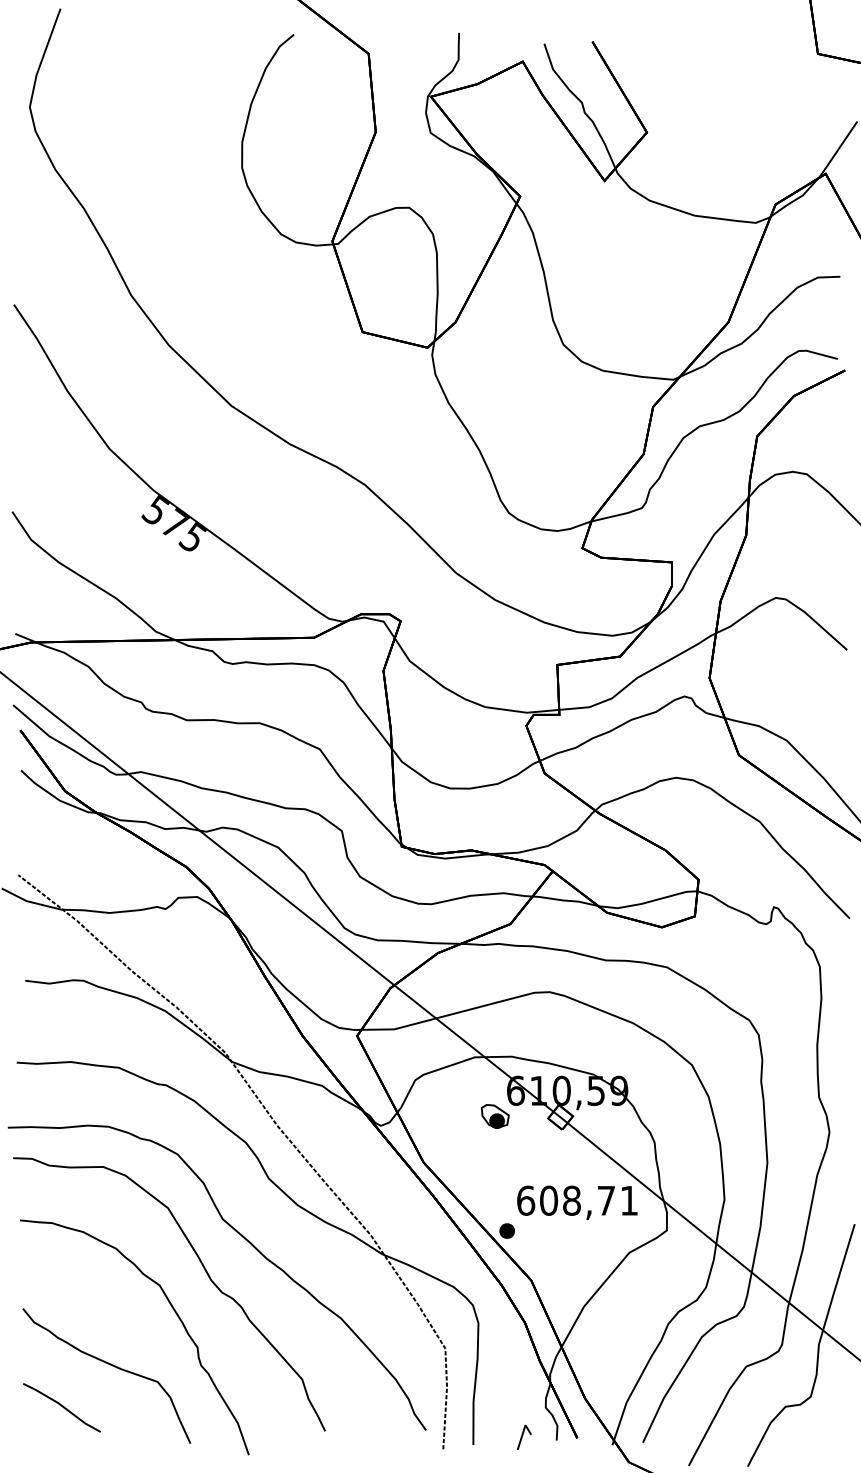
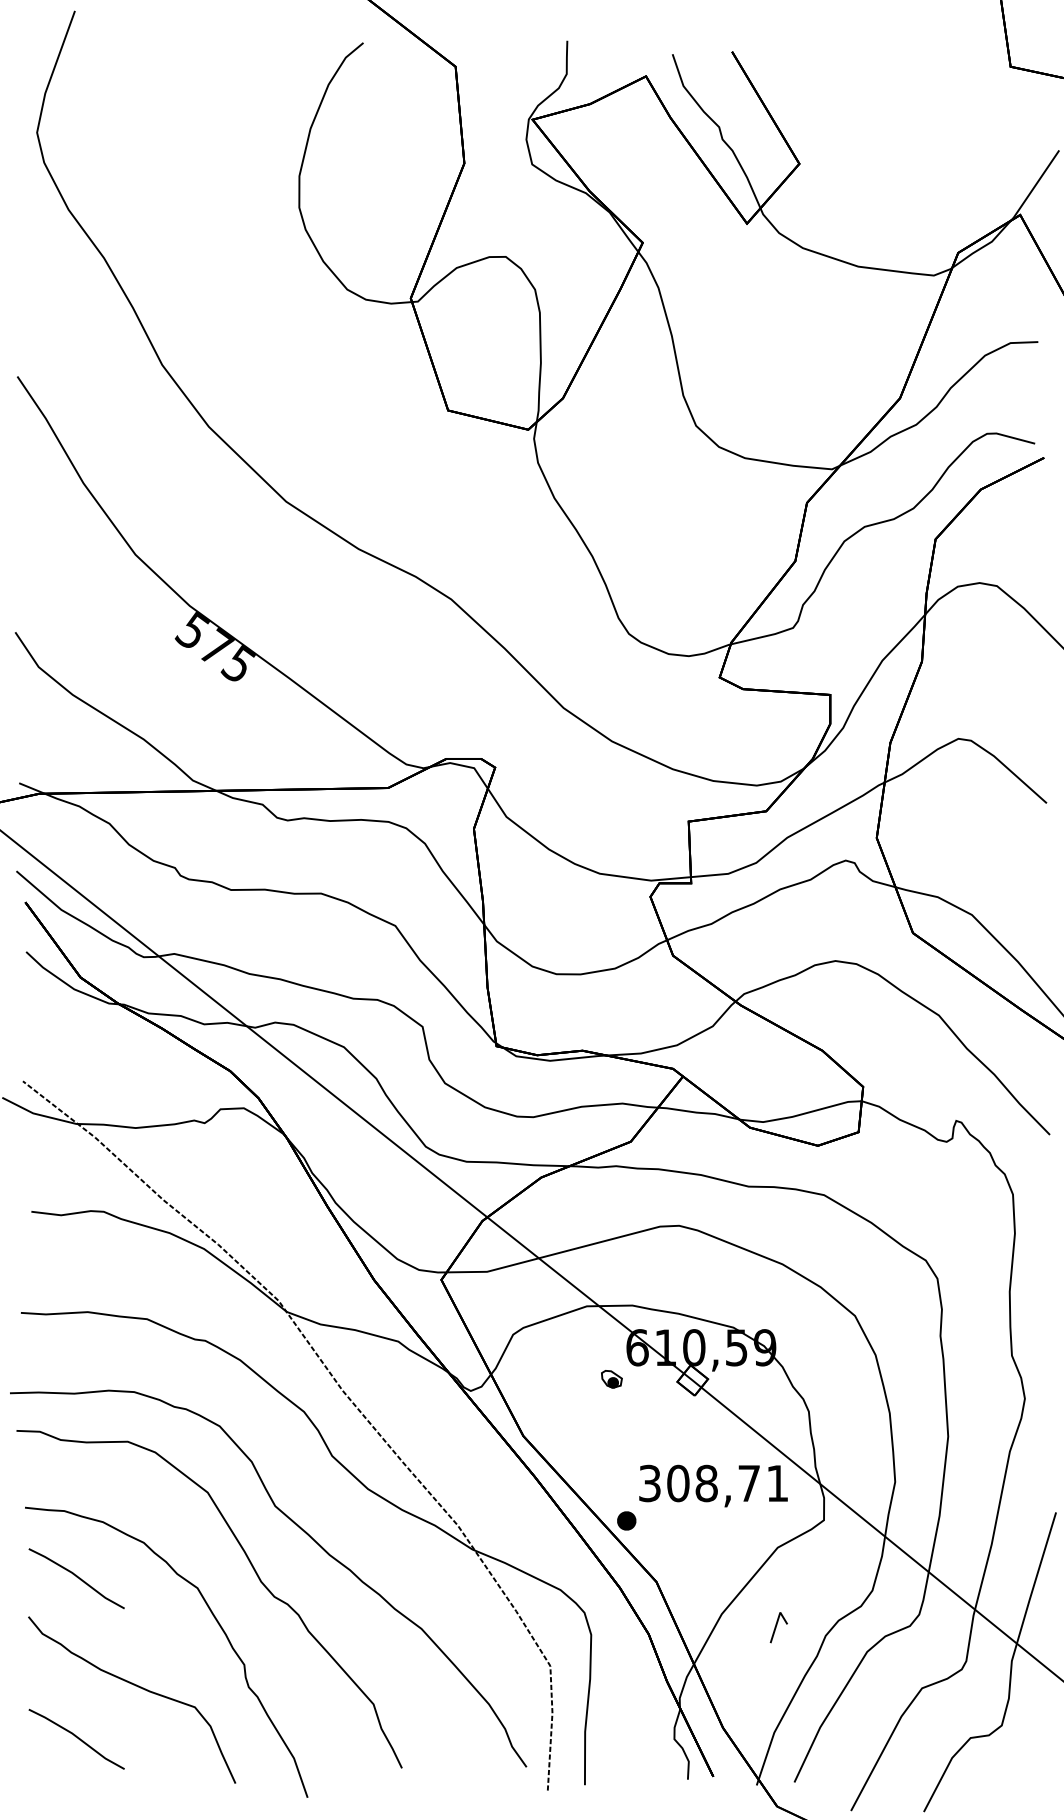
part: (494, 1116) -> (611, 1379), size x0.6
text: (526, 1200) -> (650, 1483), 608,71 -> 308,71
line: (61, 1276) -> (76, 1577), added
line: (523, 1435) -> (777, 1625), moved

